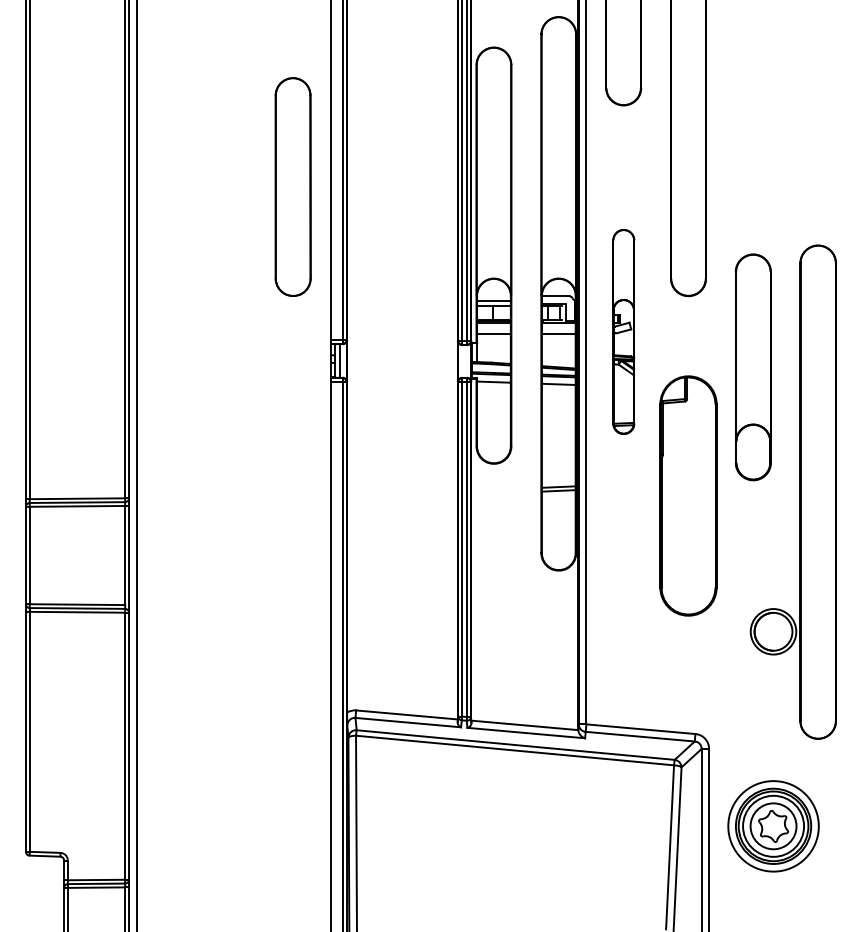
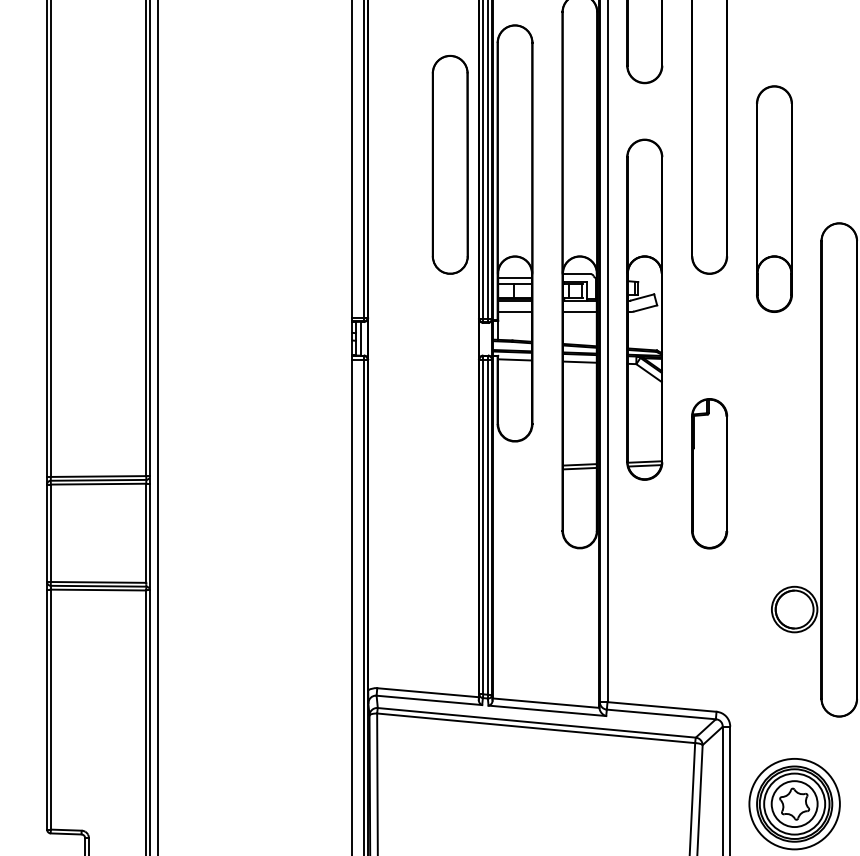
part: (292, 186) -> (449, 164), moved
part: (623, 331) -> (644, 309), size x1.67
part: (752, 367) -> (773, 199), moved
part: (688, 495) -> (709, 473), size x0.62

